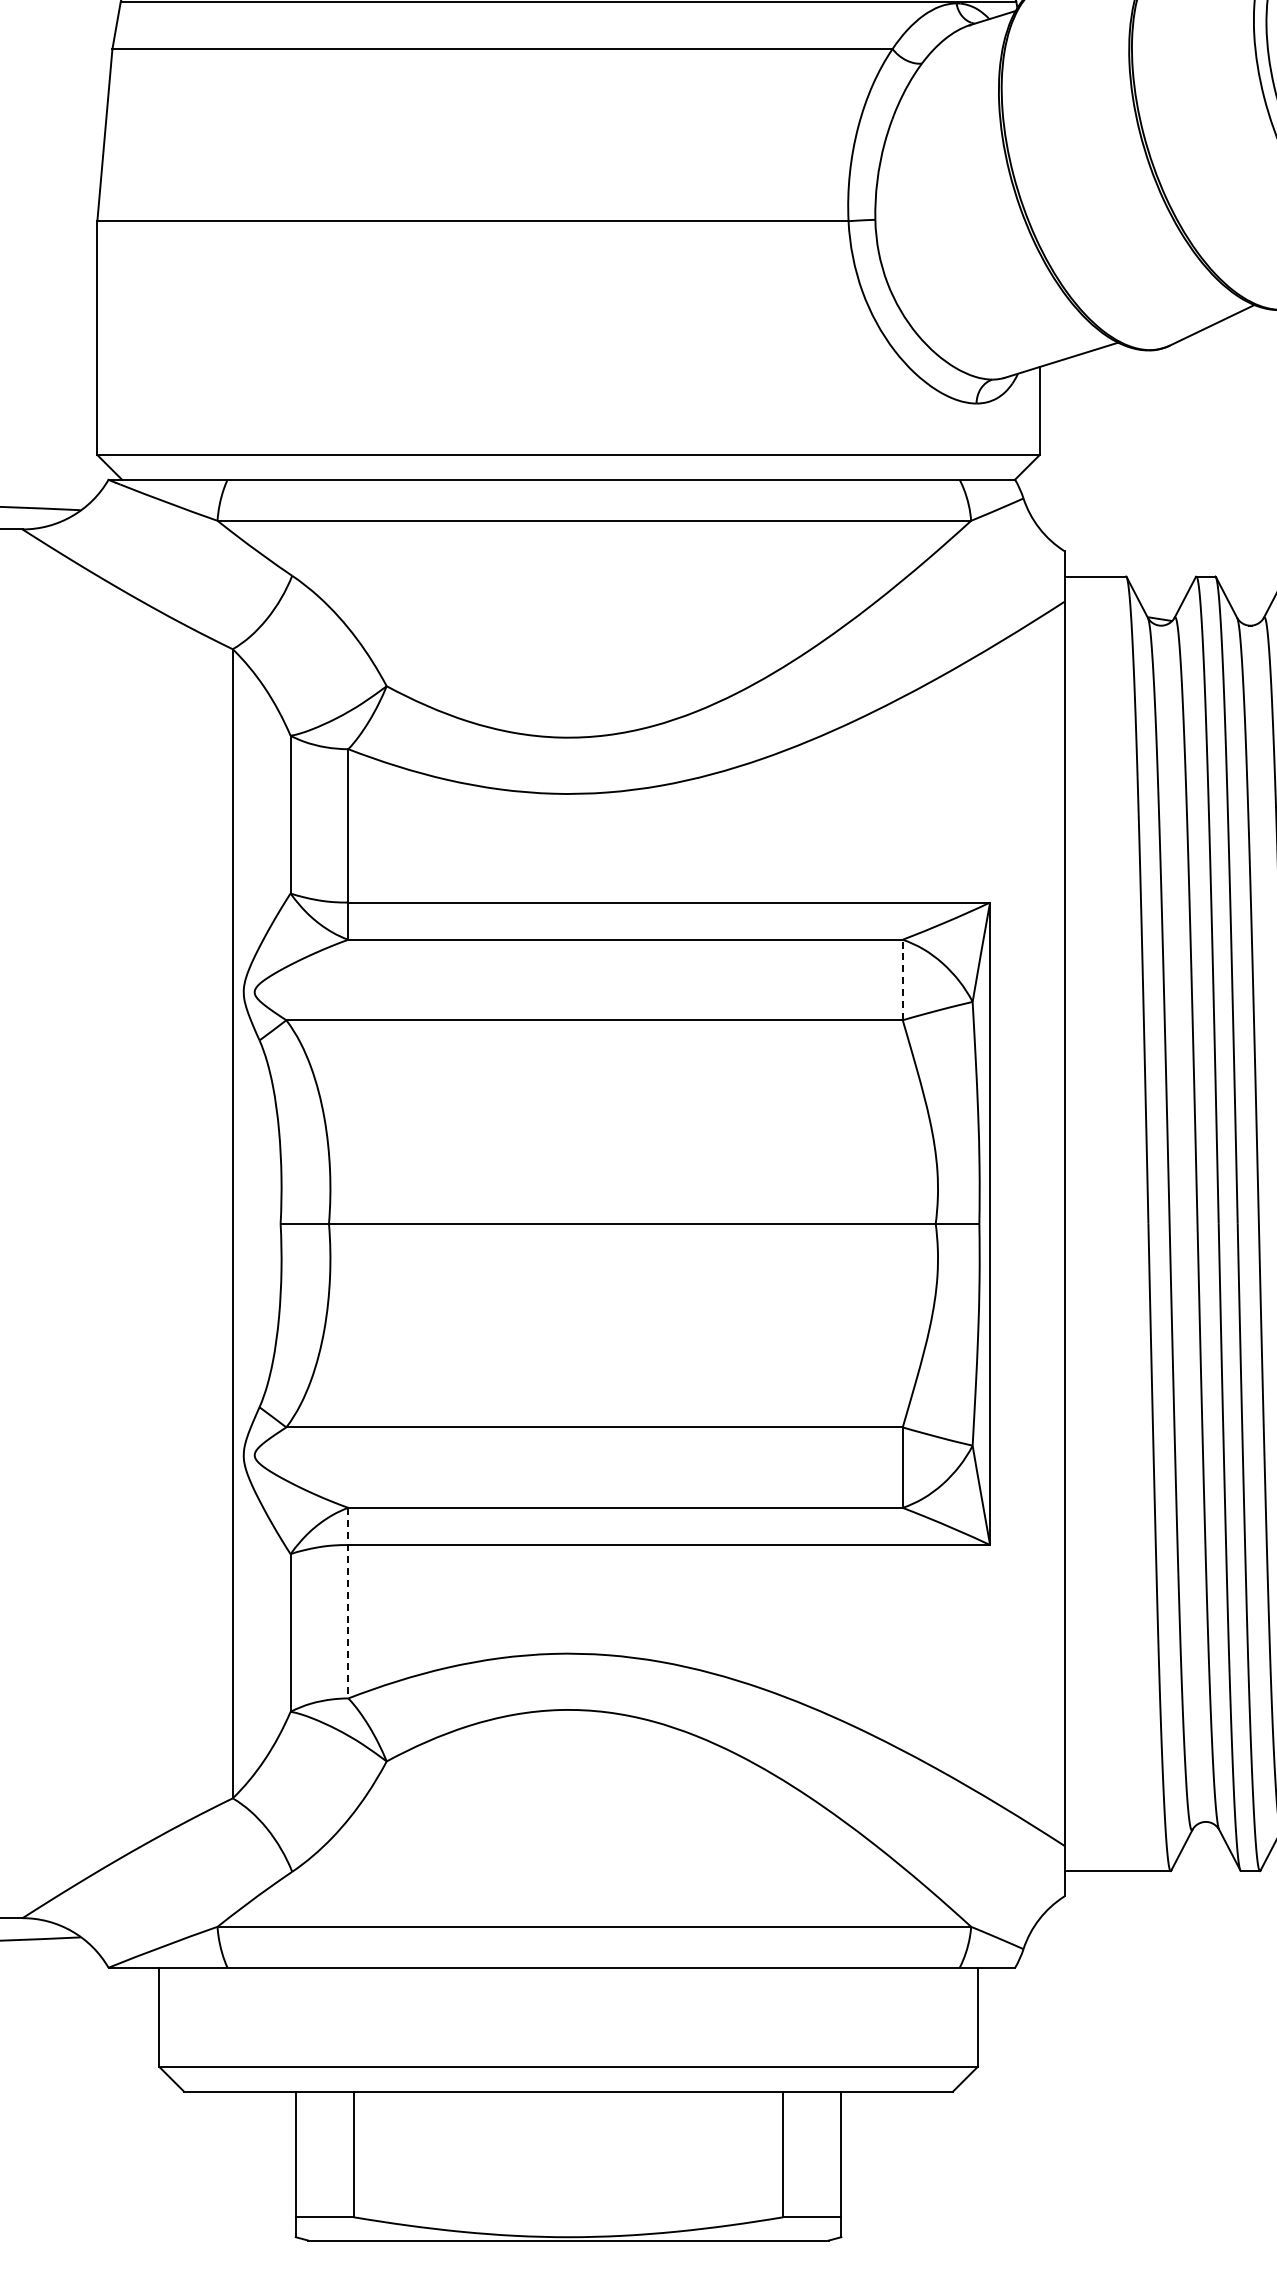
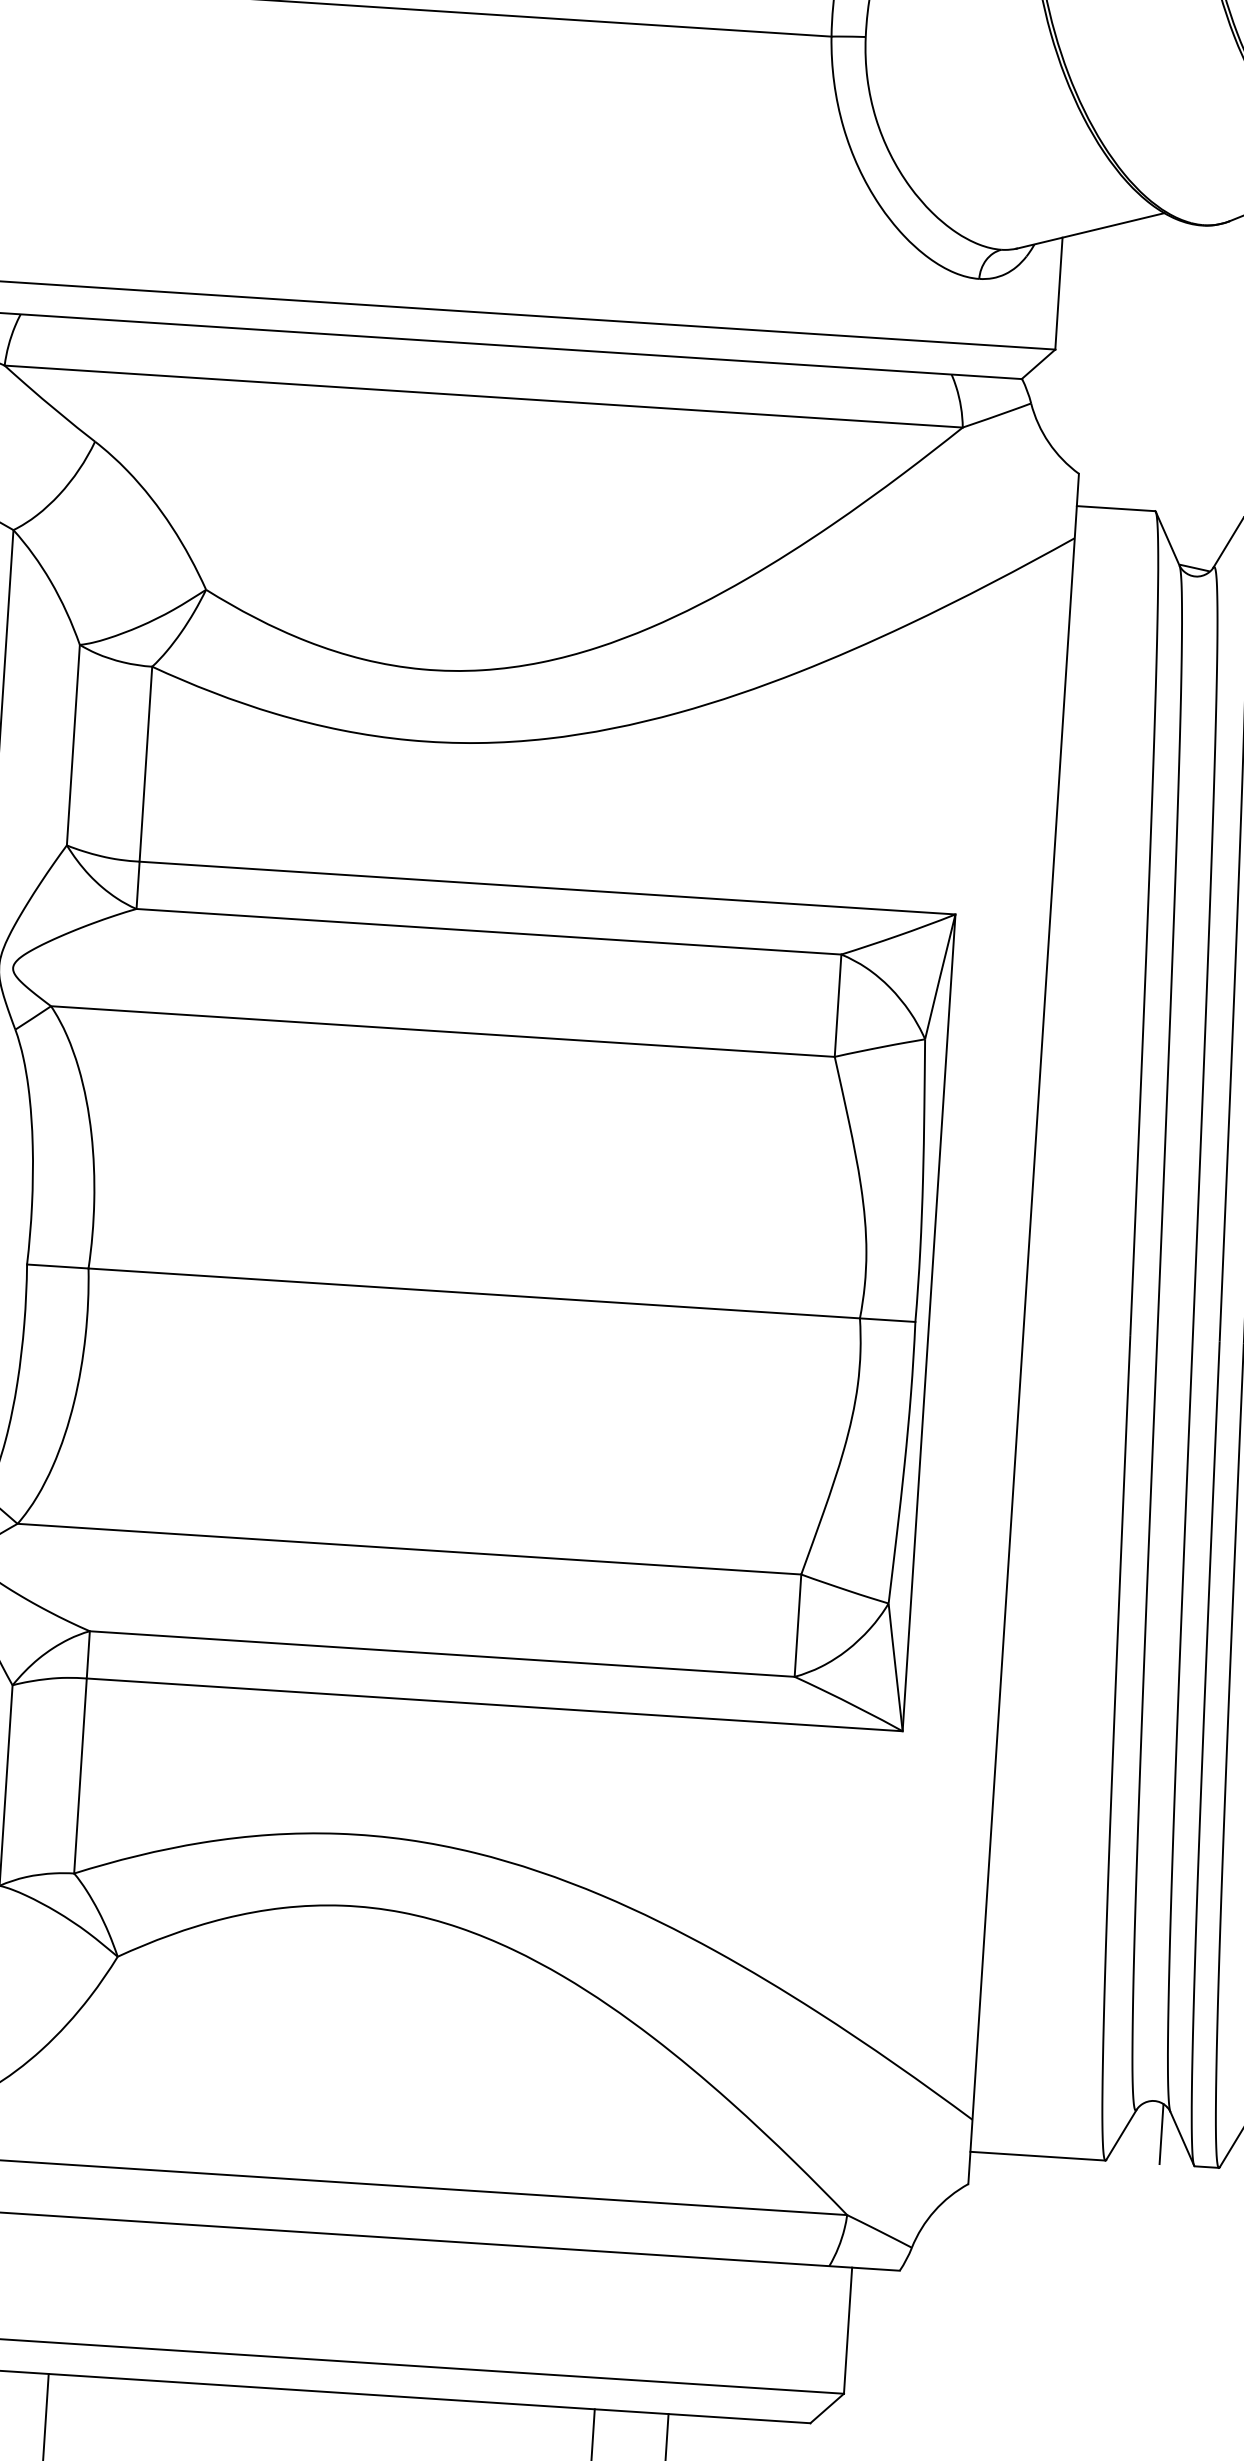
line: (902, 979) -> (837, 1005), dashed -> solid
line: (348, 1603) -> (82, 1752), dashed -> solid
line: (1213, 1847) -> (1161, 2134), added

